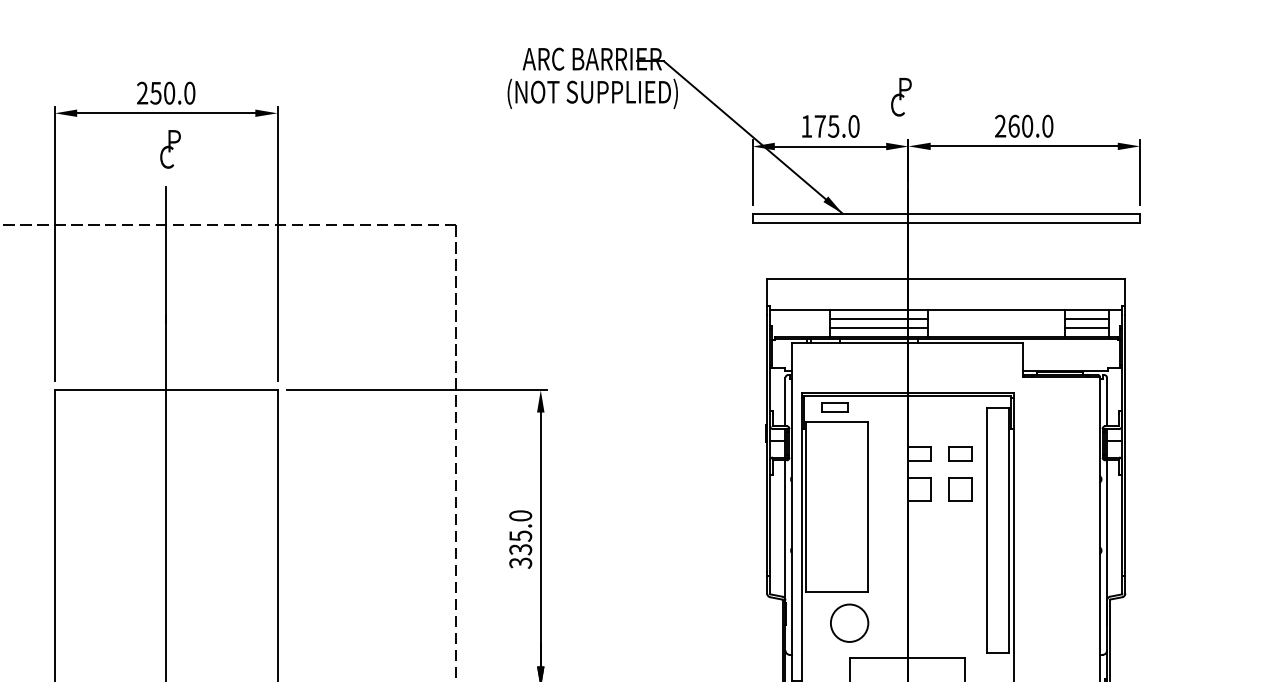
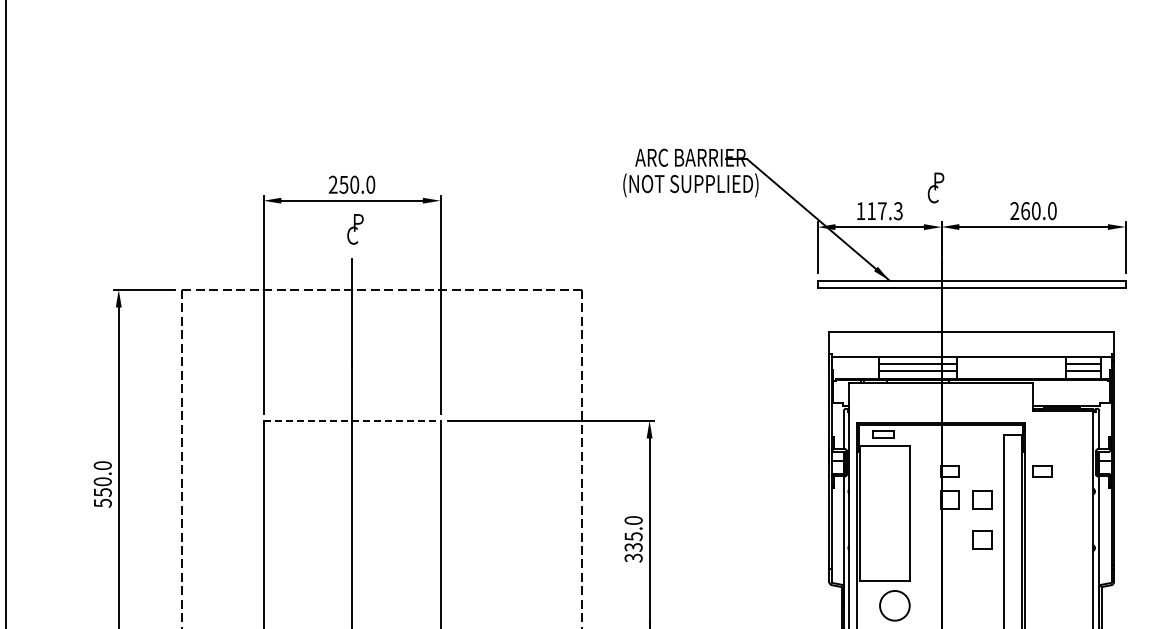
text: (836, 126) -> (884, 211), 175.0 -> 117.3
line: (166, 389) -> (352, 420), solid -> dashed
part: (959, 454) -> (1042, 471), moved
part: (959, 539) -> (982, 539), added

